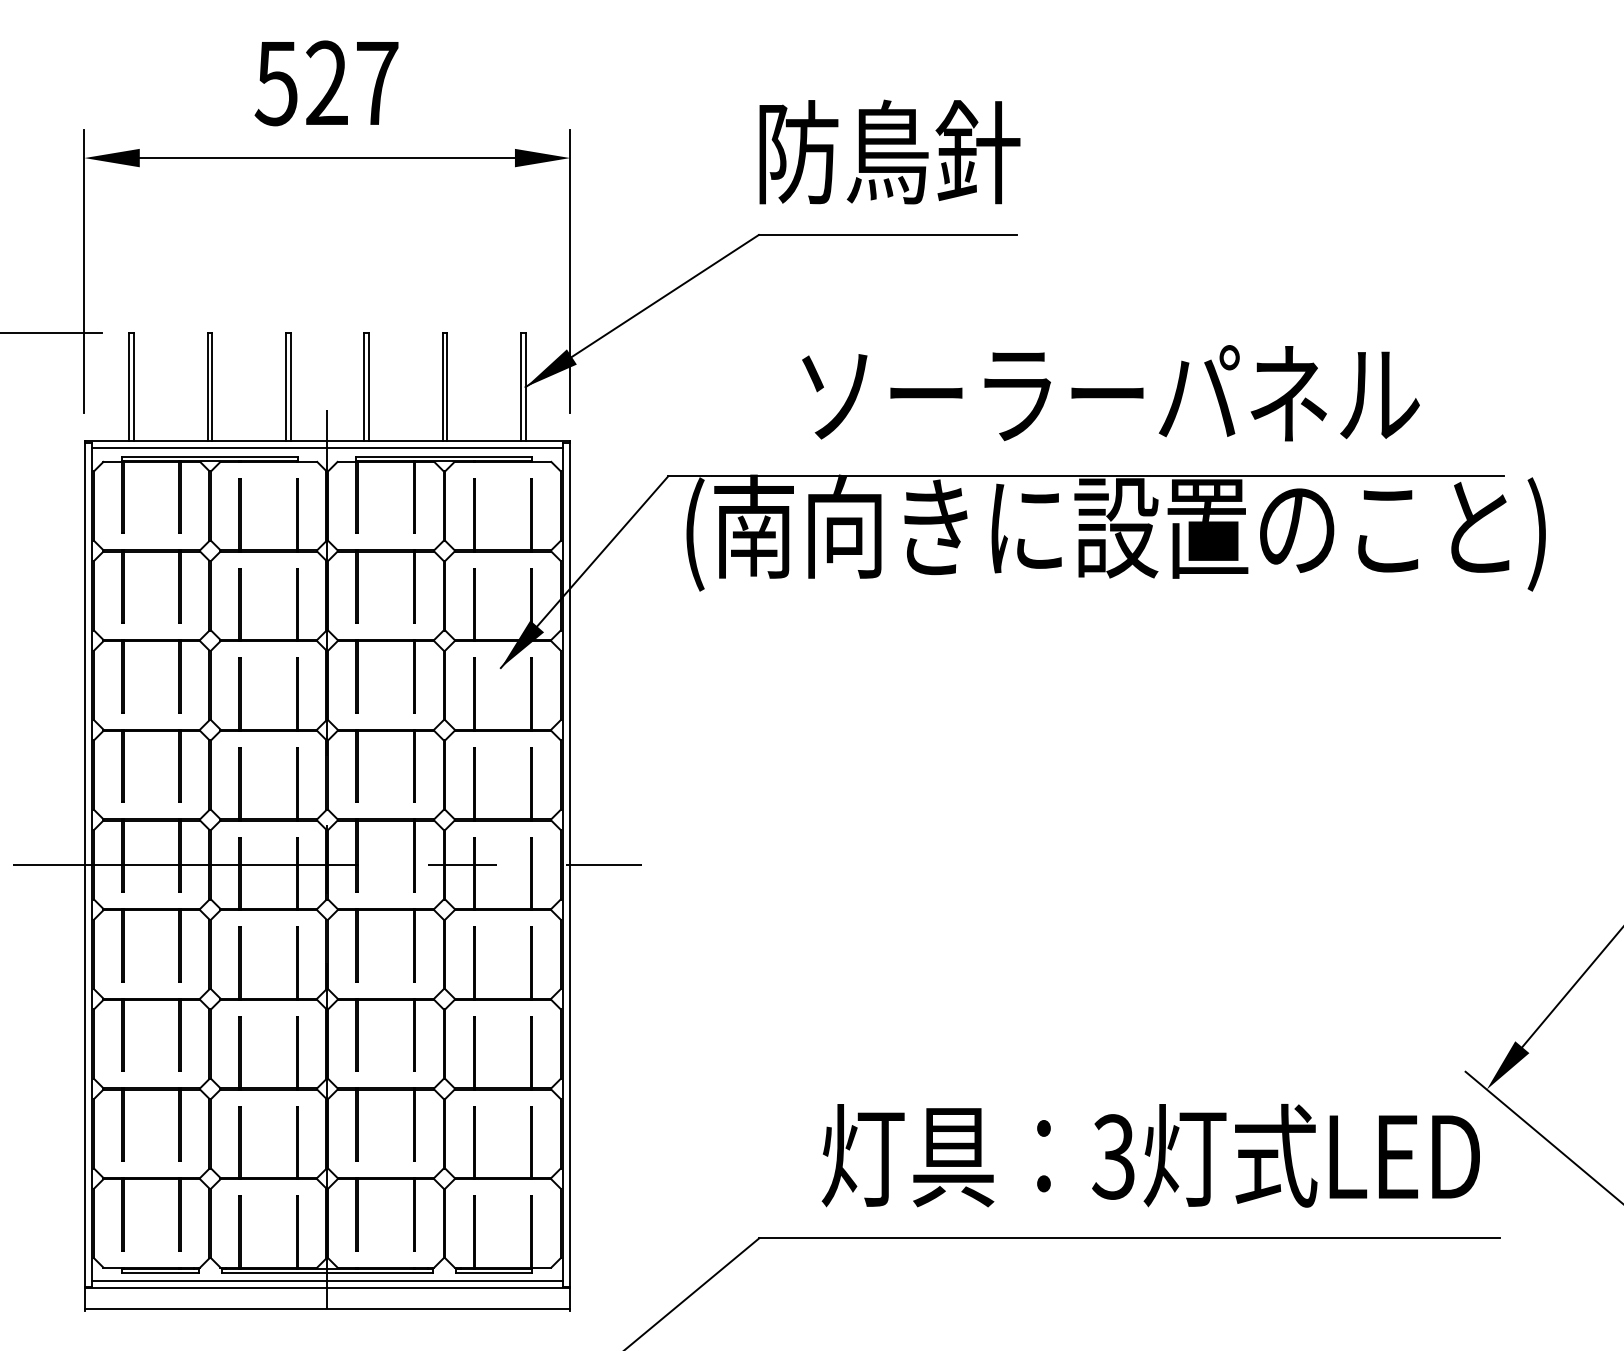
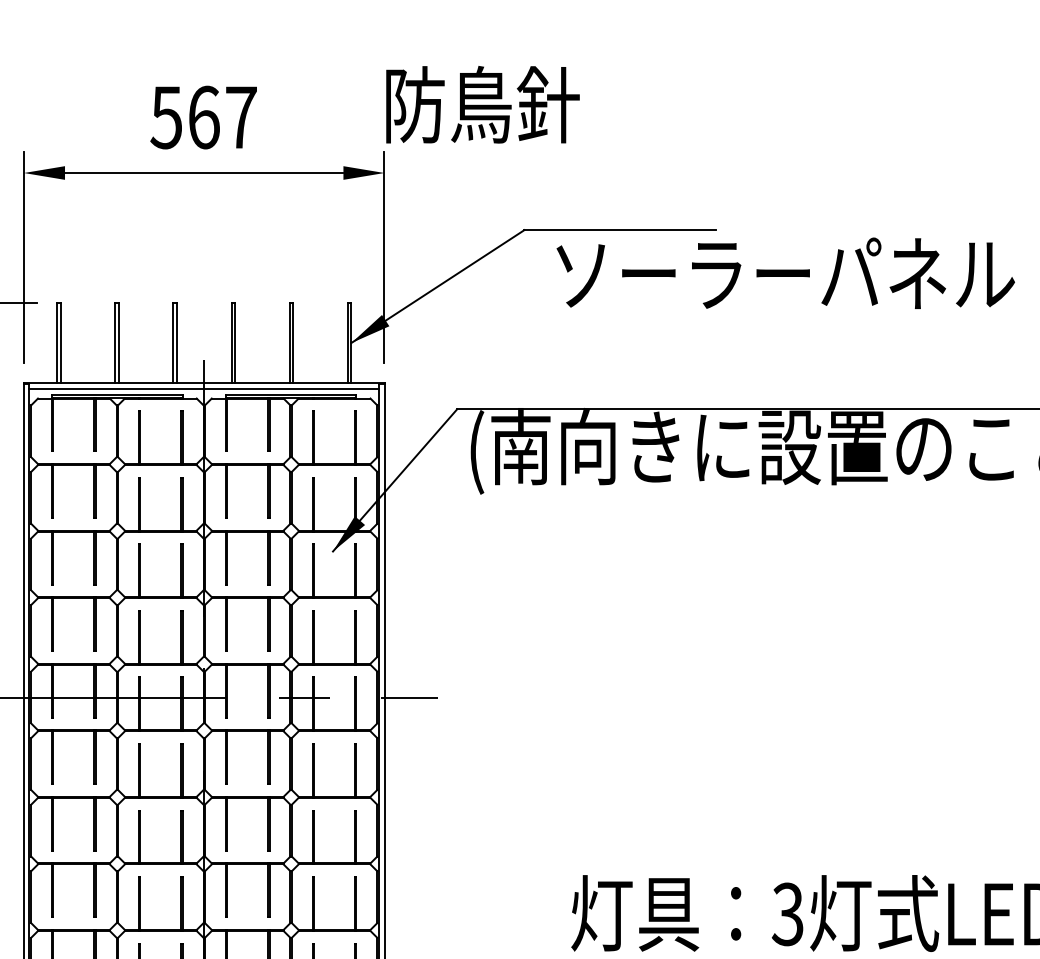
text: (327, 83) -> (204, 117), 527 -> 567
text: (889, 151) -> (482, 104), moved
text: (1110, 393) -> (785, 273), moved

